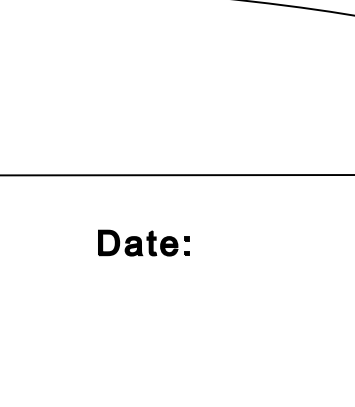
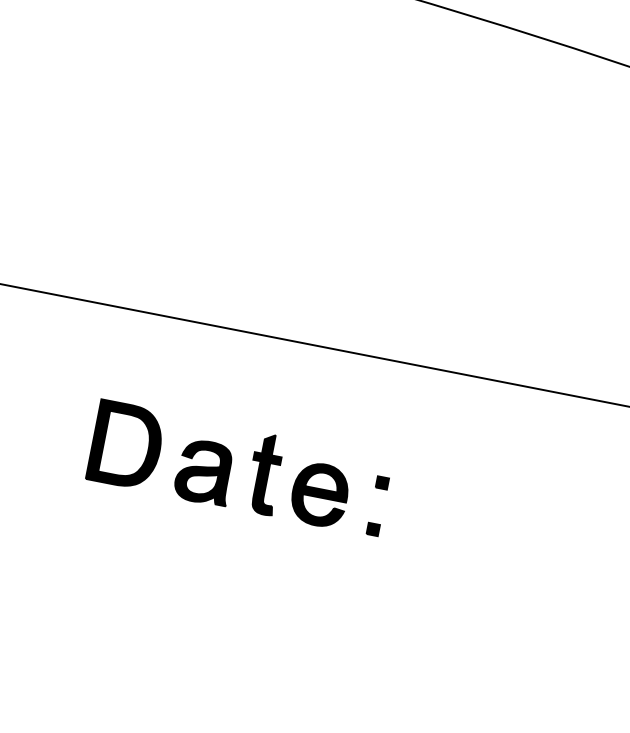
part: (143, 242) -> (239, 466), size x1.67

